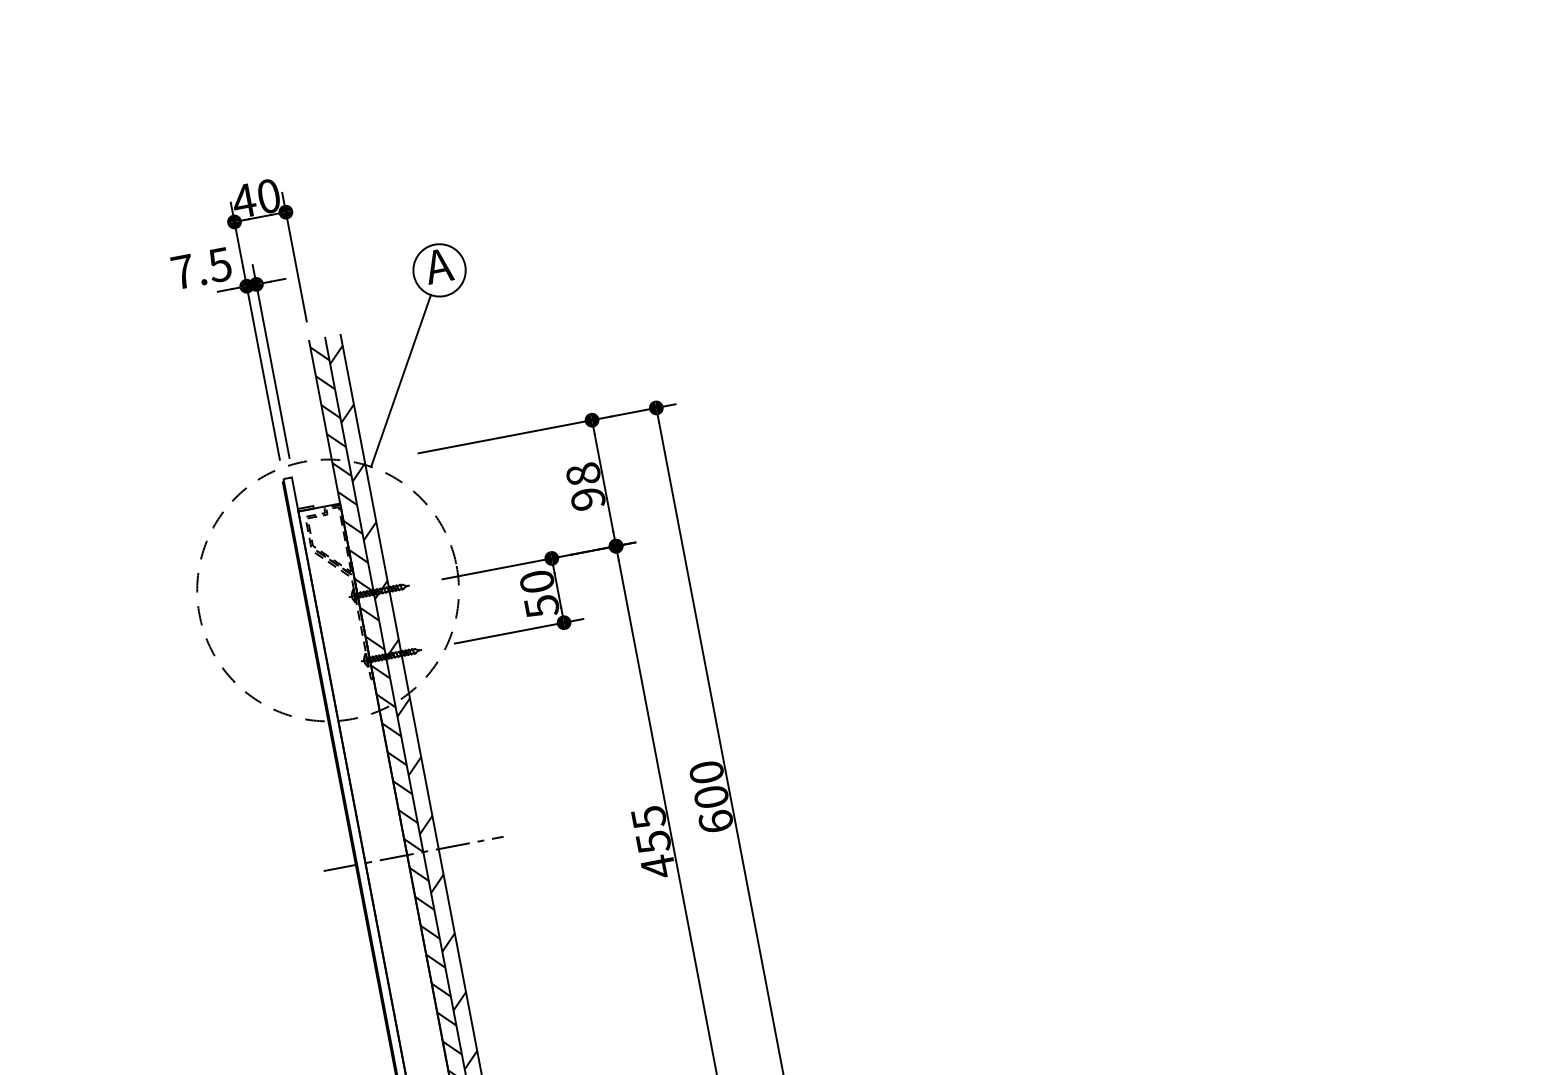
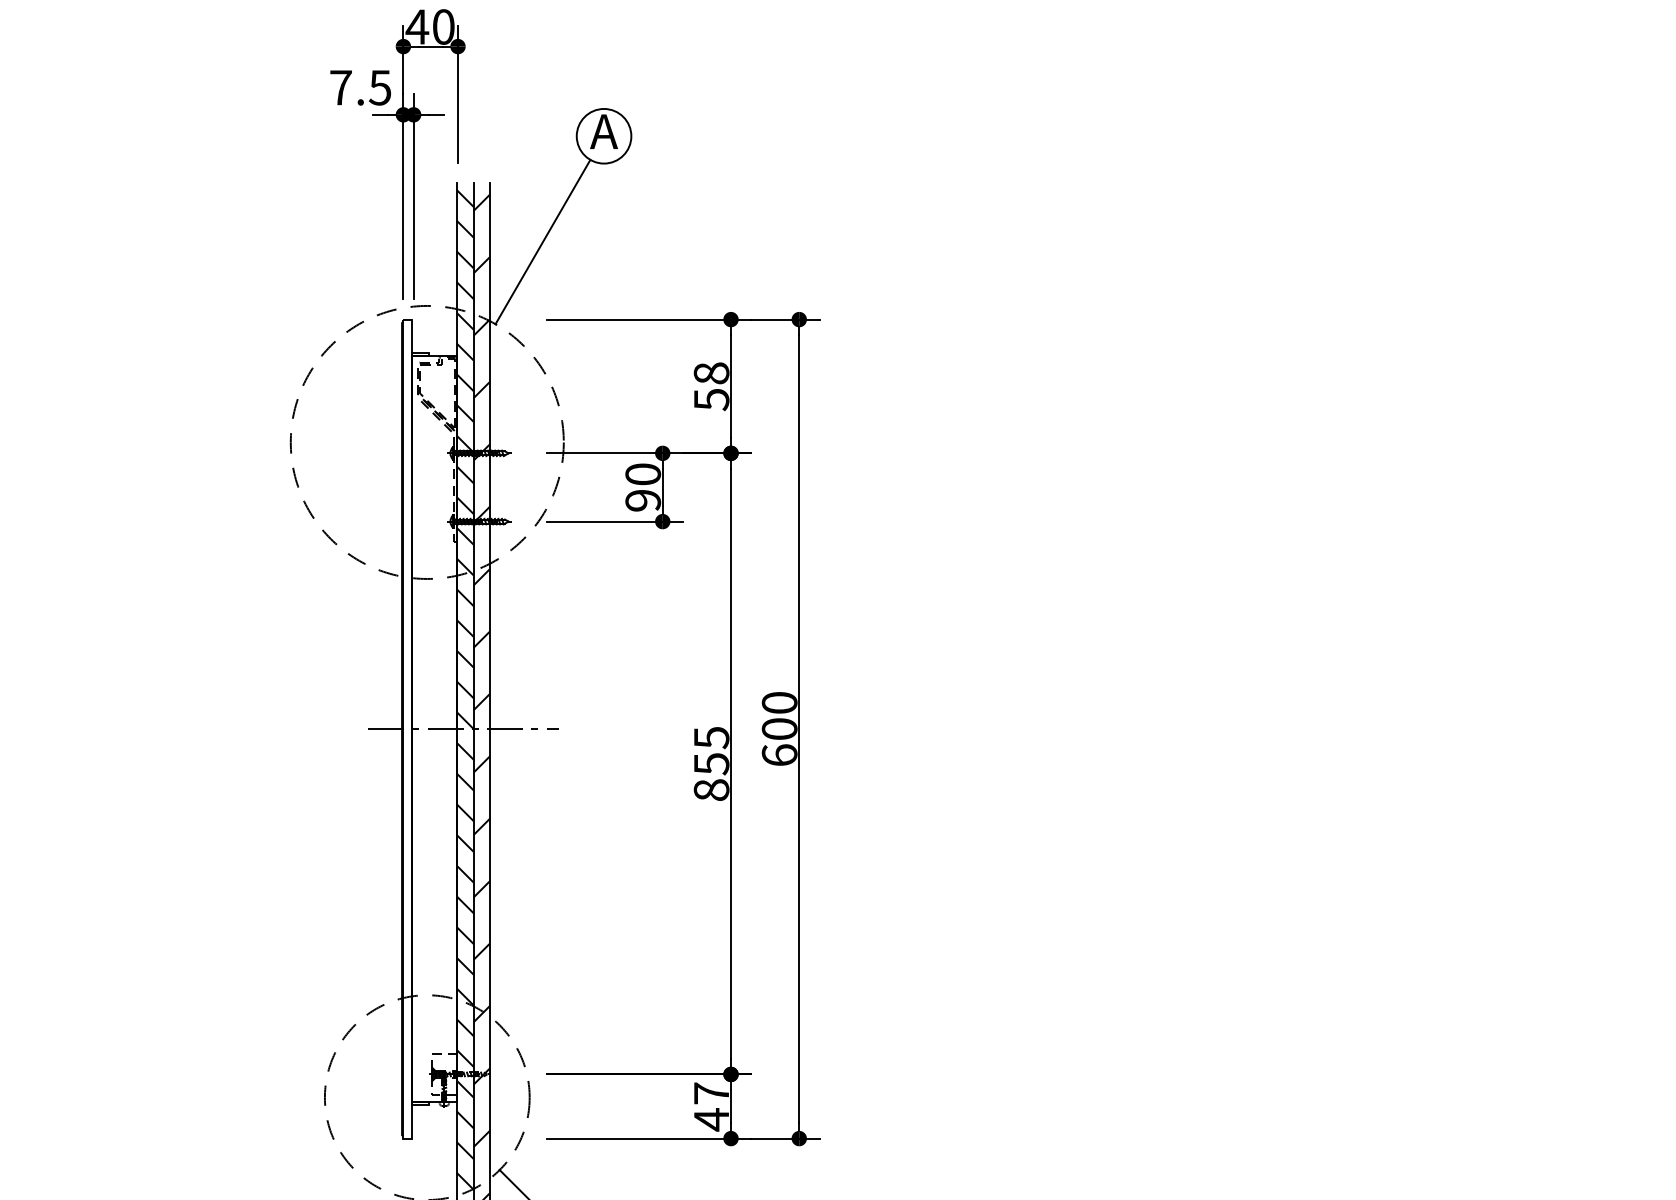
text: (588, 499) -> (711, 400), 98 -> 58
text: (542, 607) -> (643, 501), 50 -> 90
text: (658, 867) -> (711, 790), 455 -> 855

